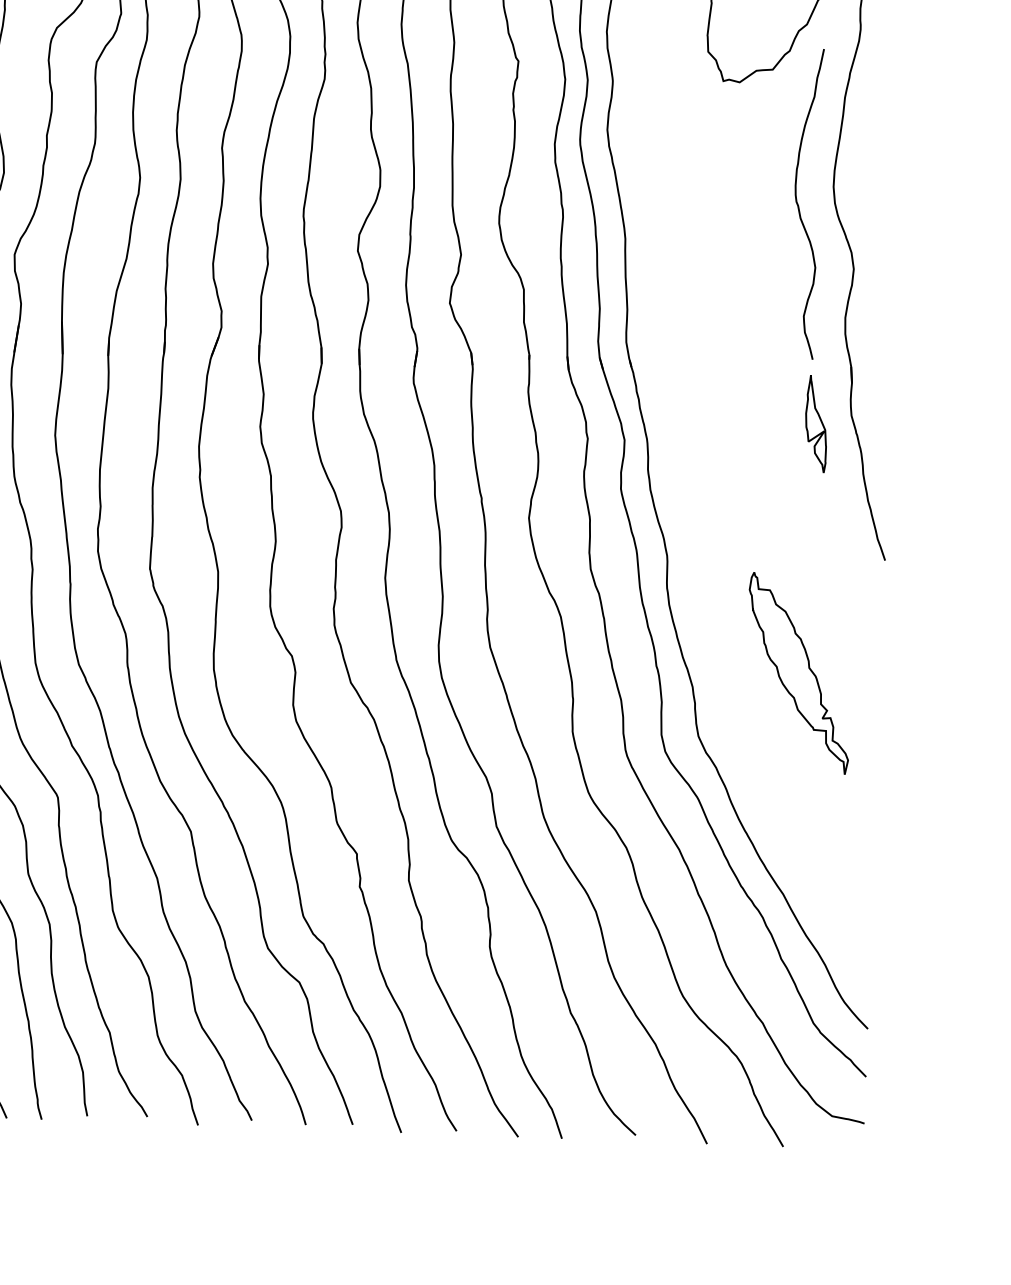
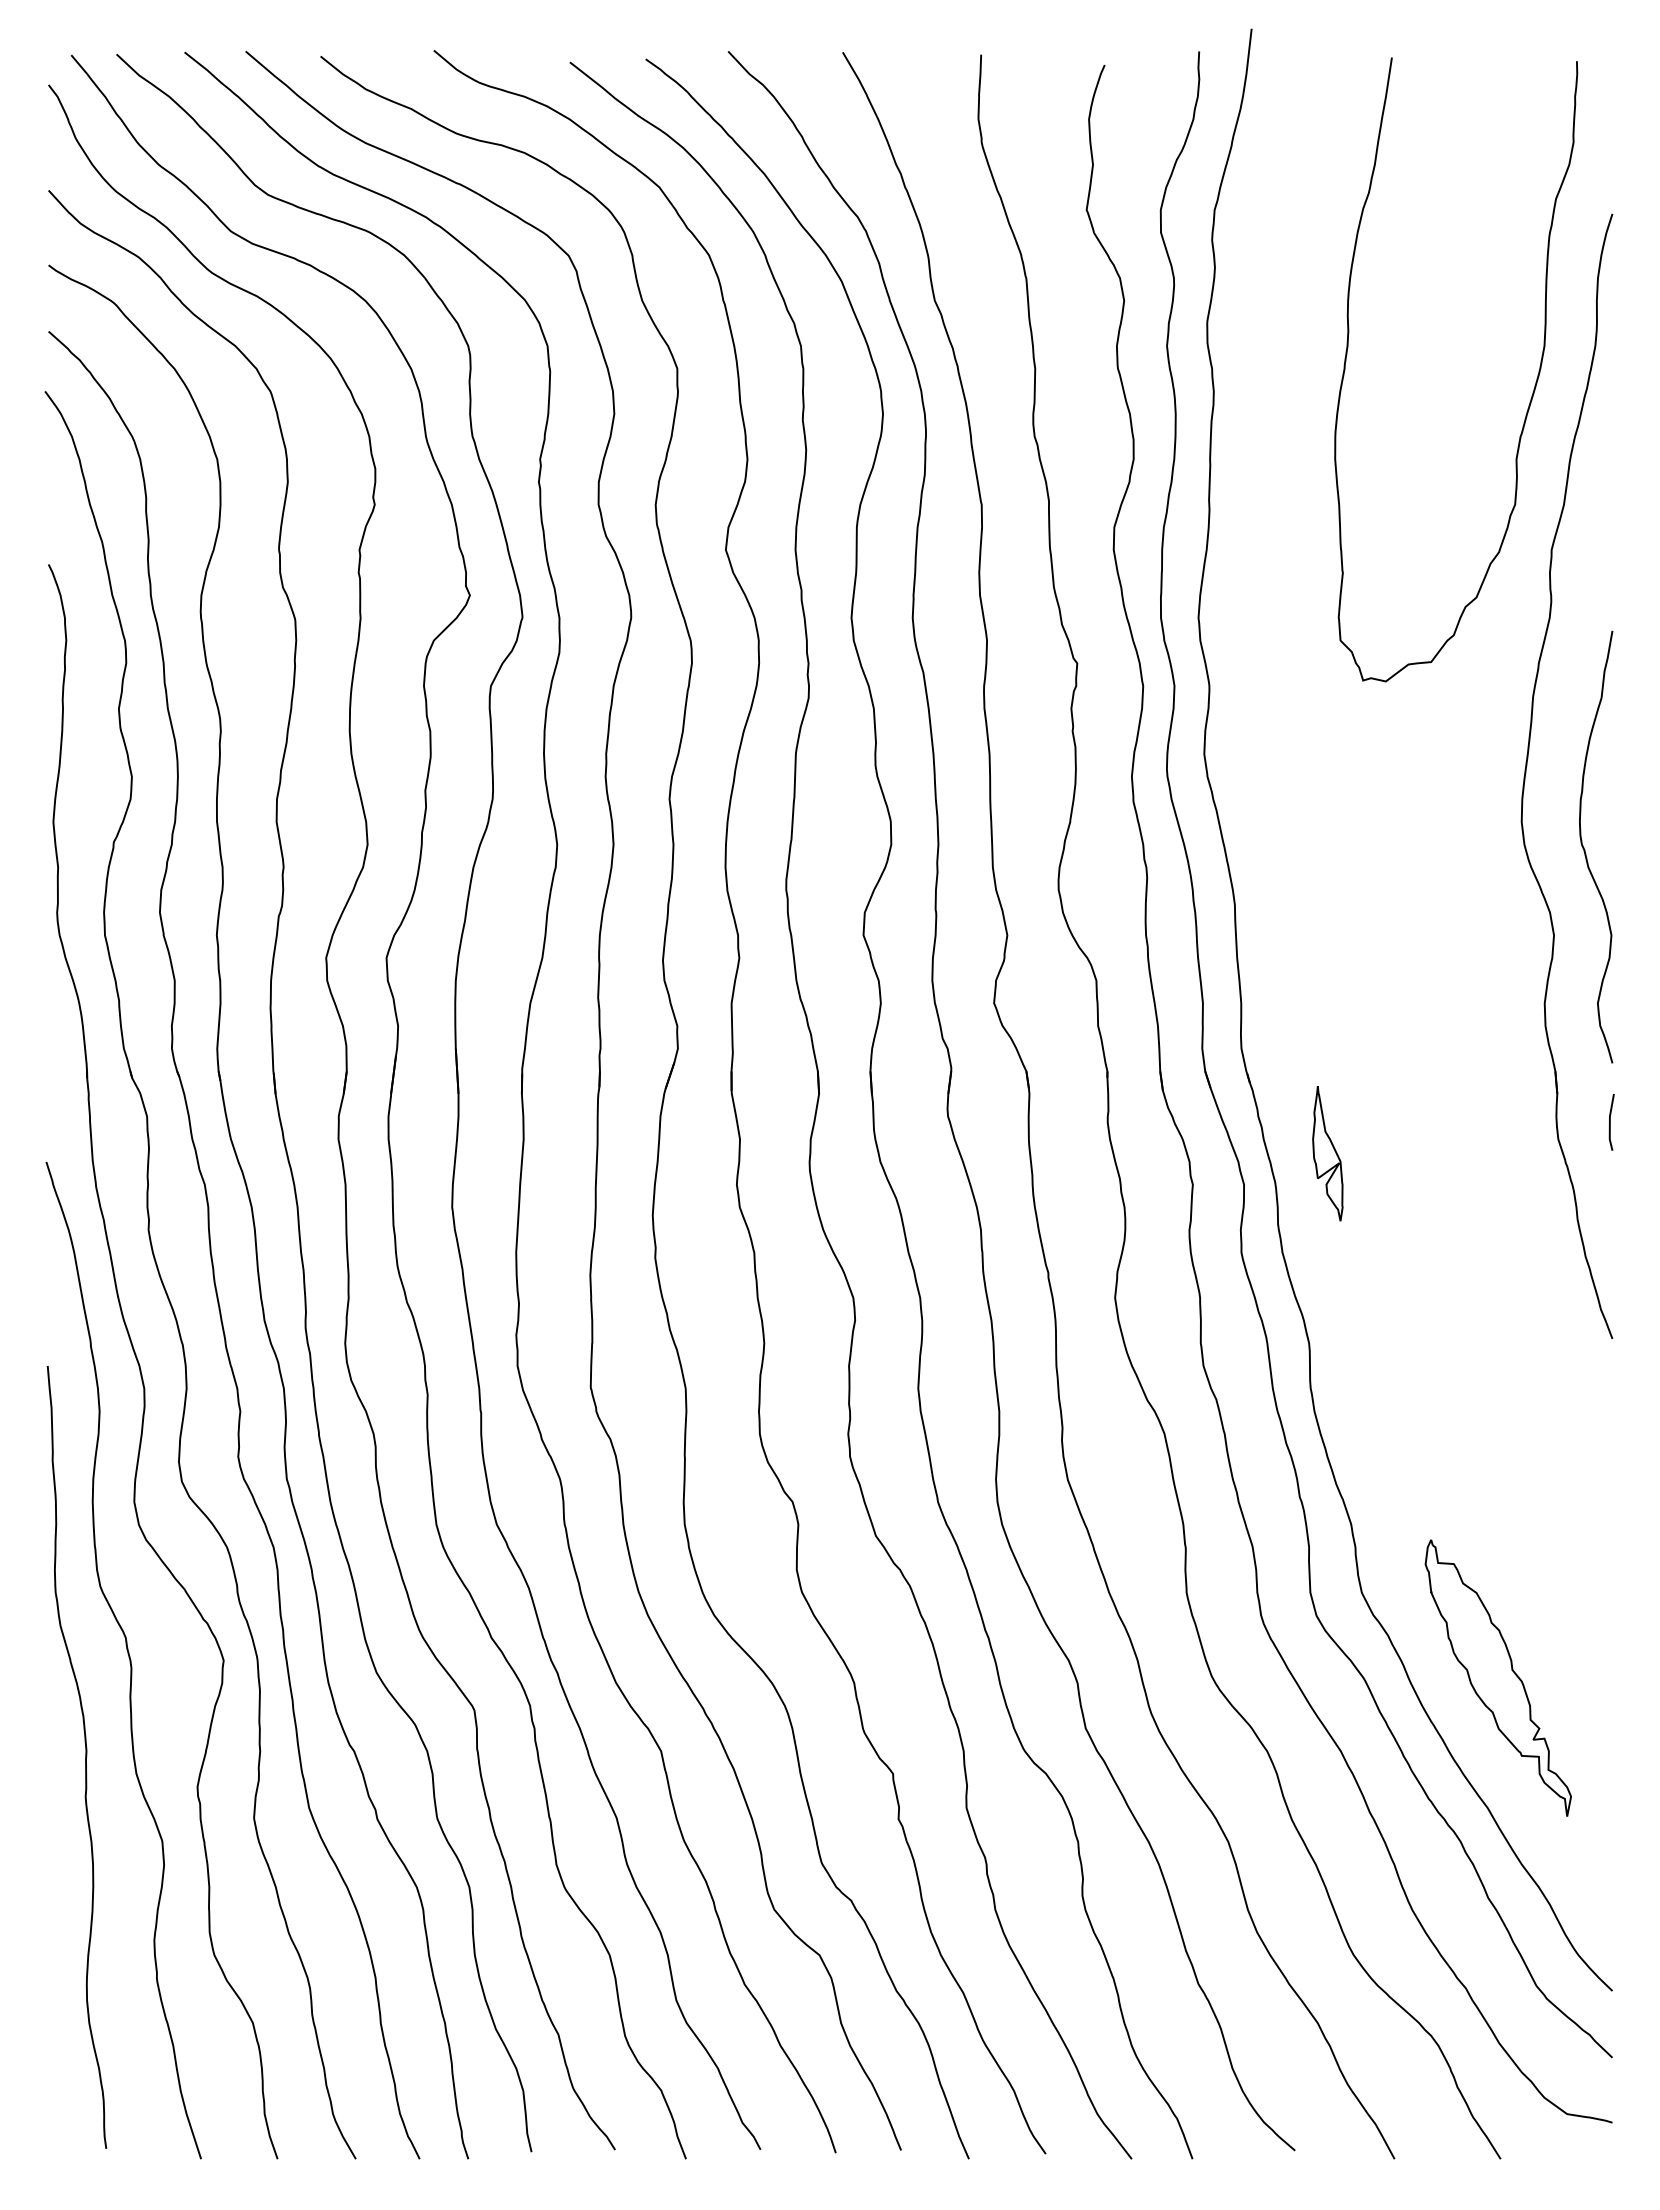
curve: (798, 205) -> (1585, 849), moved
line: (889, 405) -> (1610, 1122), added
part: (816, 423) -> (1327, 1153), moved
part: (798, 672) -> (1497, 1677), moved

